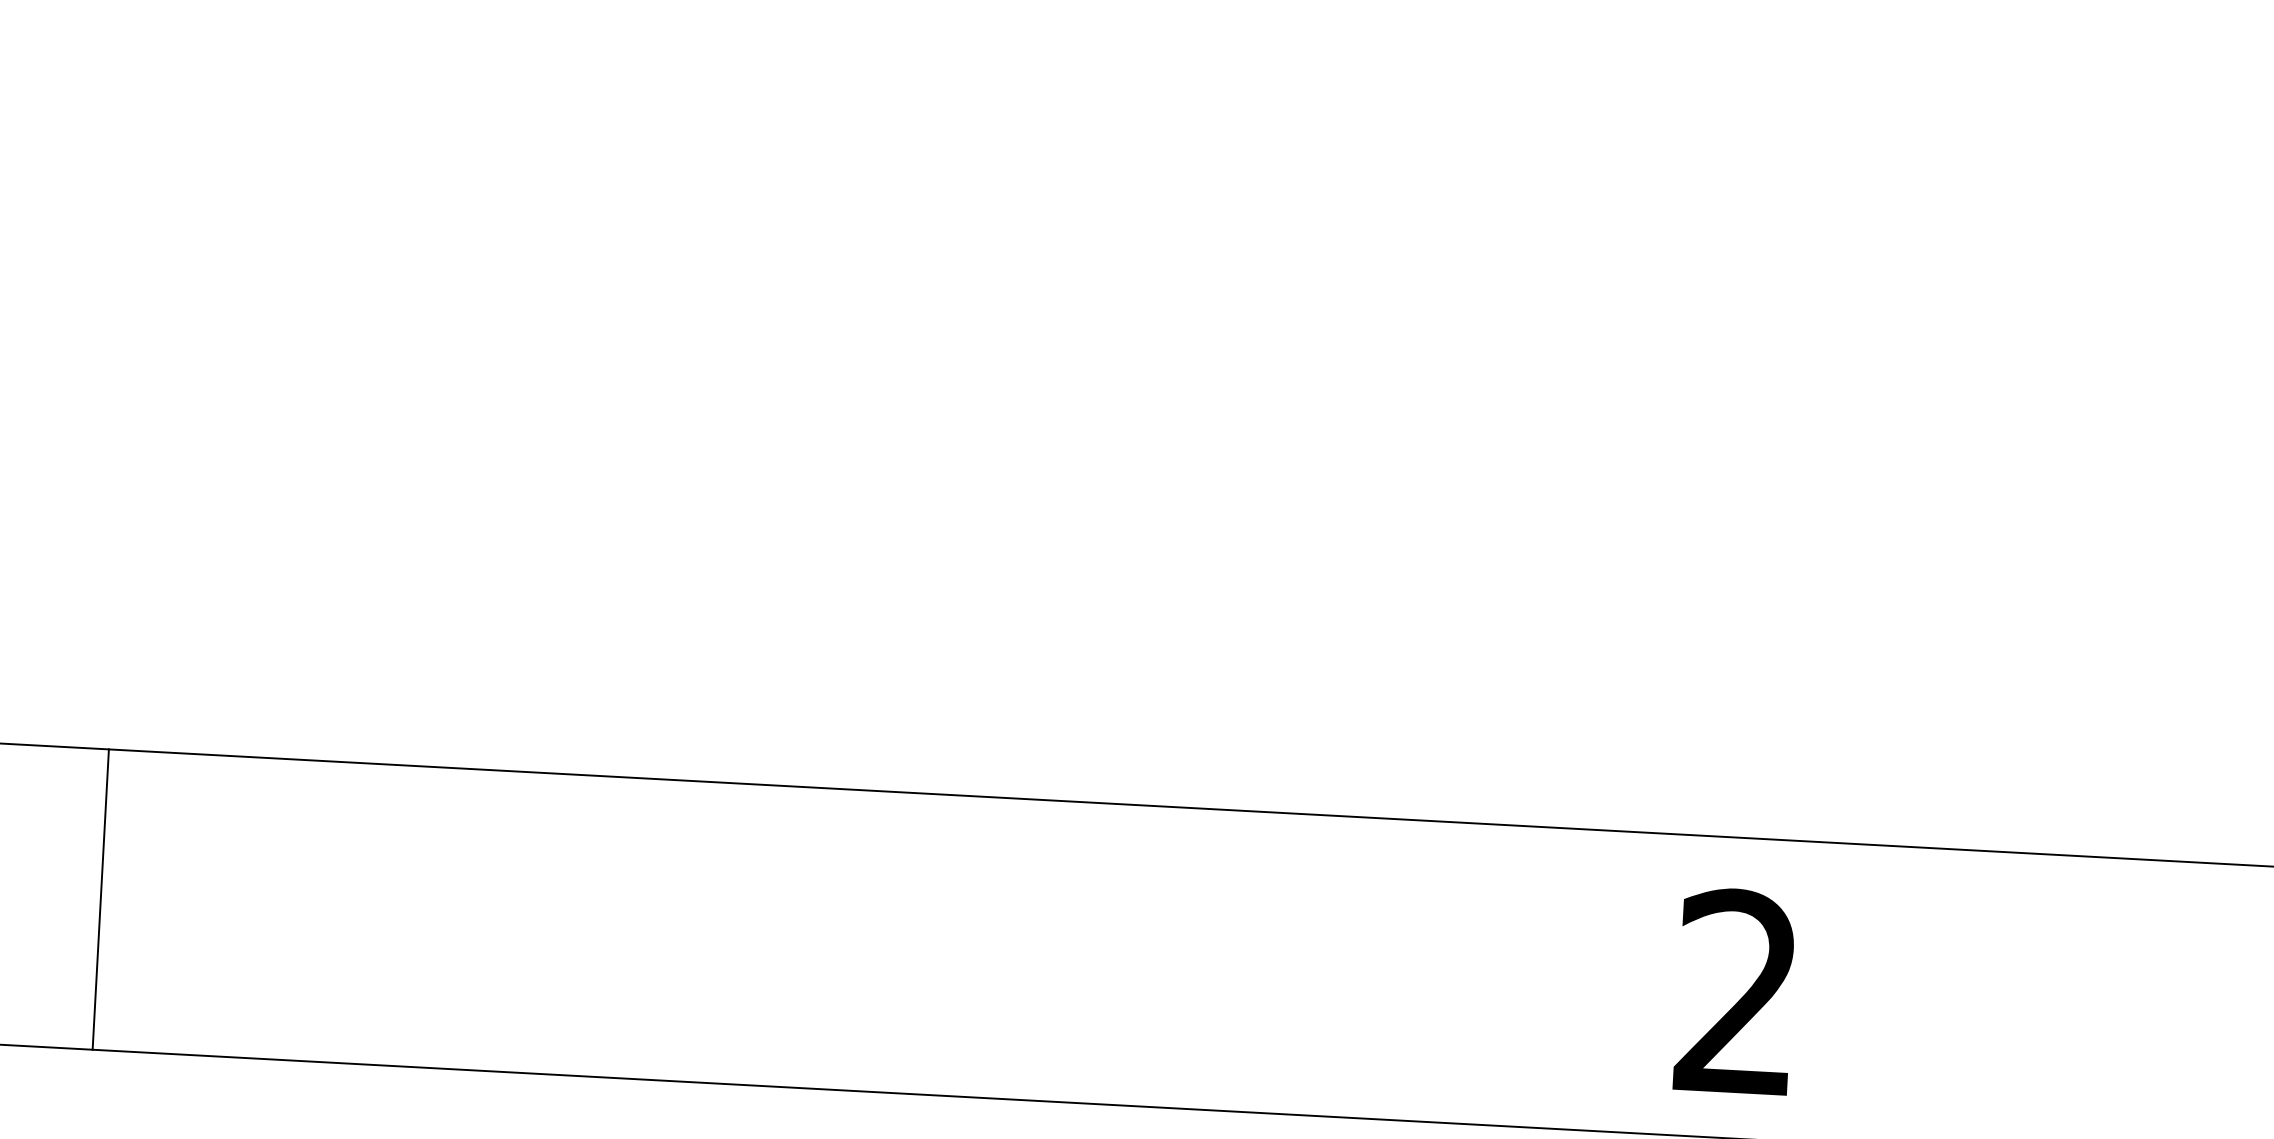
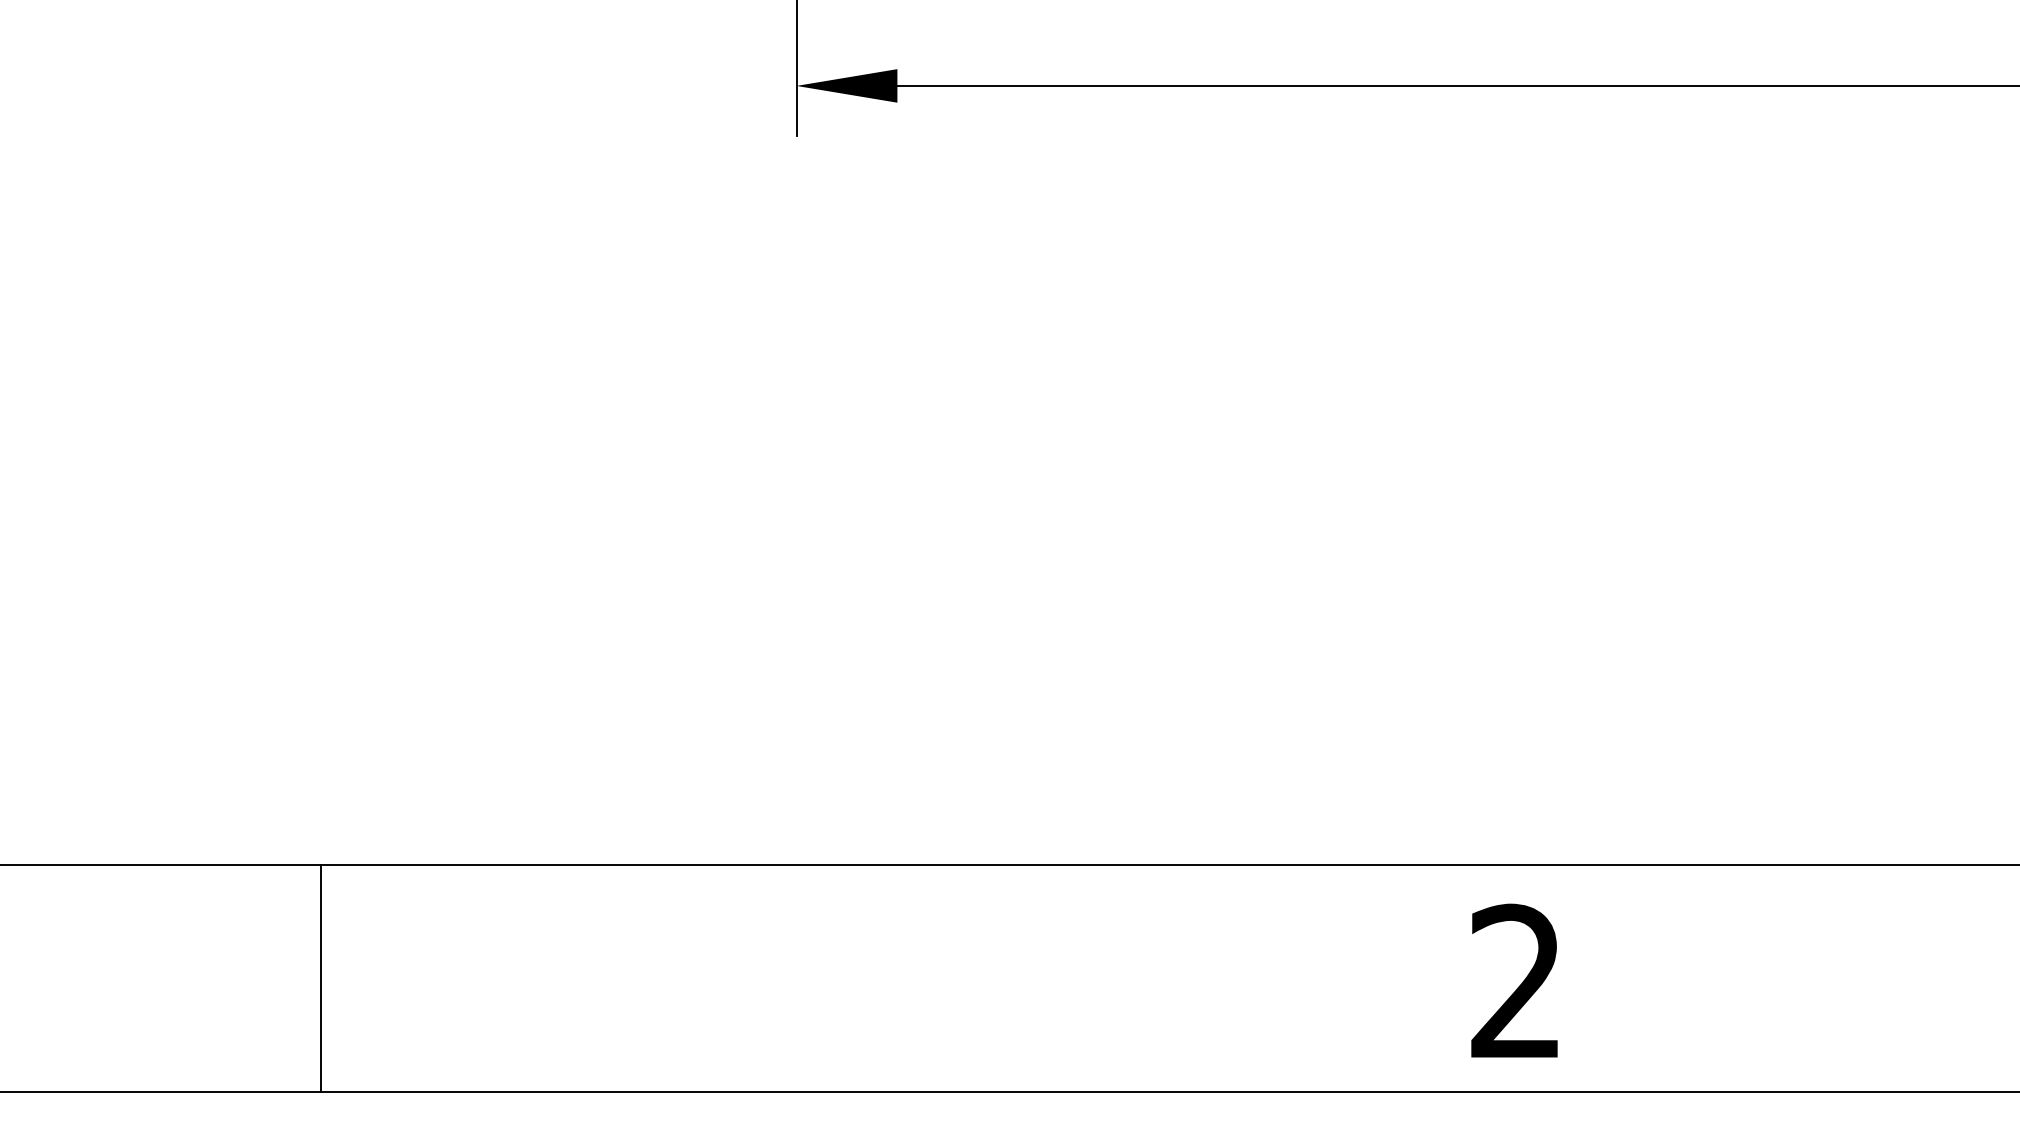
line: (101, 899) -> (321, 978), moved

